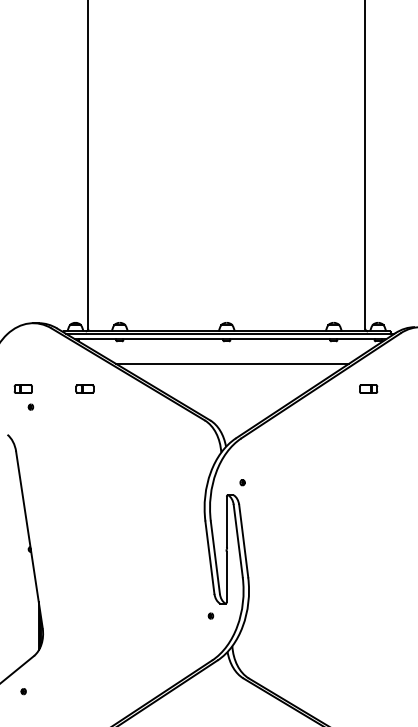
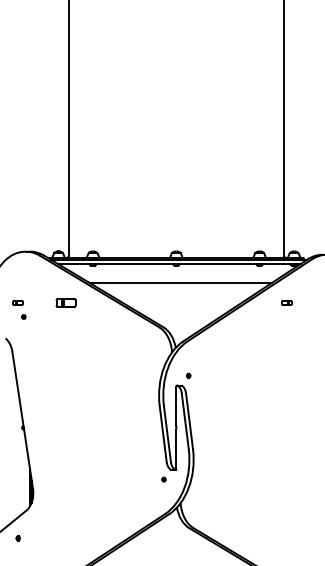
part: (22, 388) -> (17, 302), size x0.7
part: (84, 388) -> (65, 302), size x1.4
part: (368, 388) -> (286, 302), size x0.7

